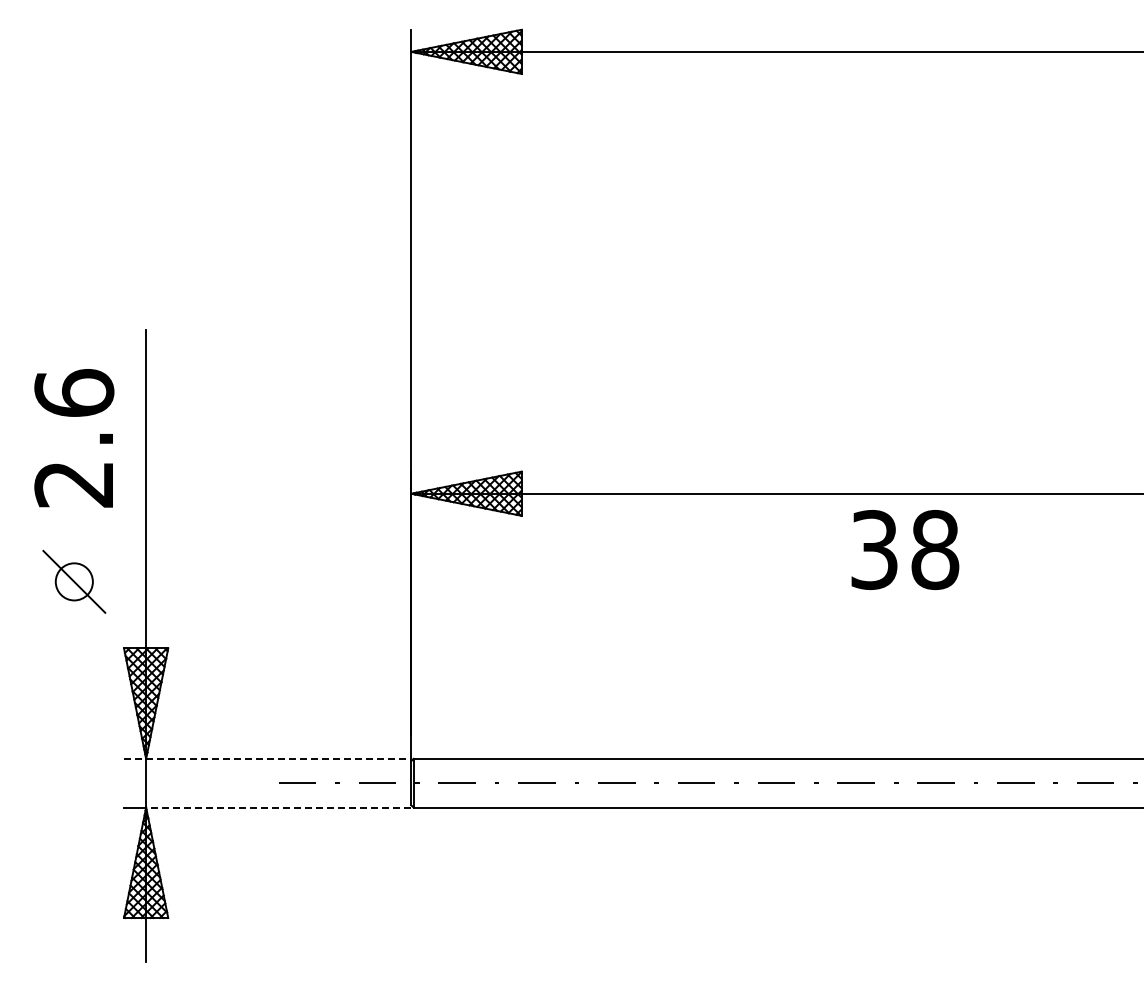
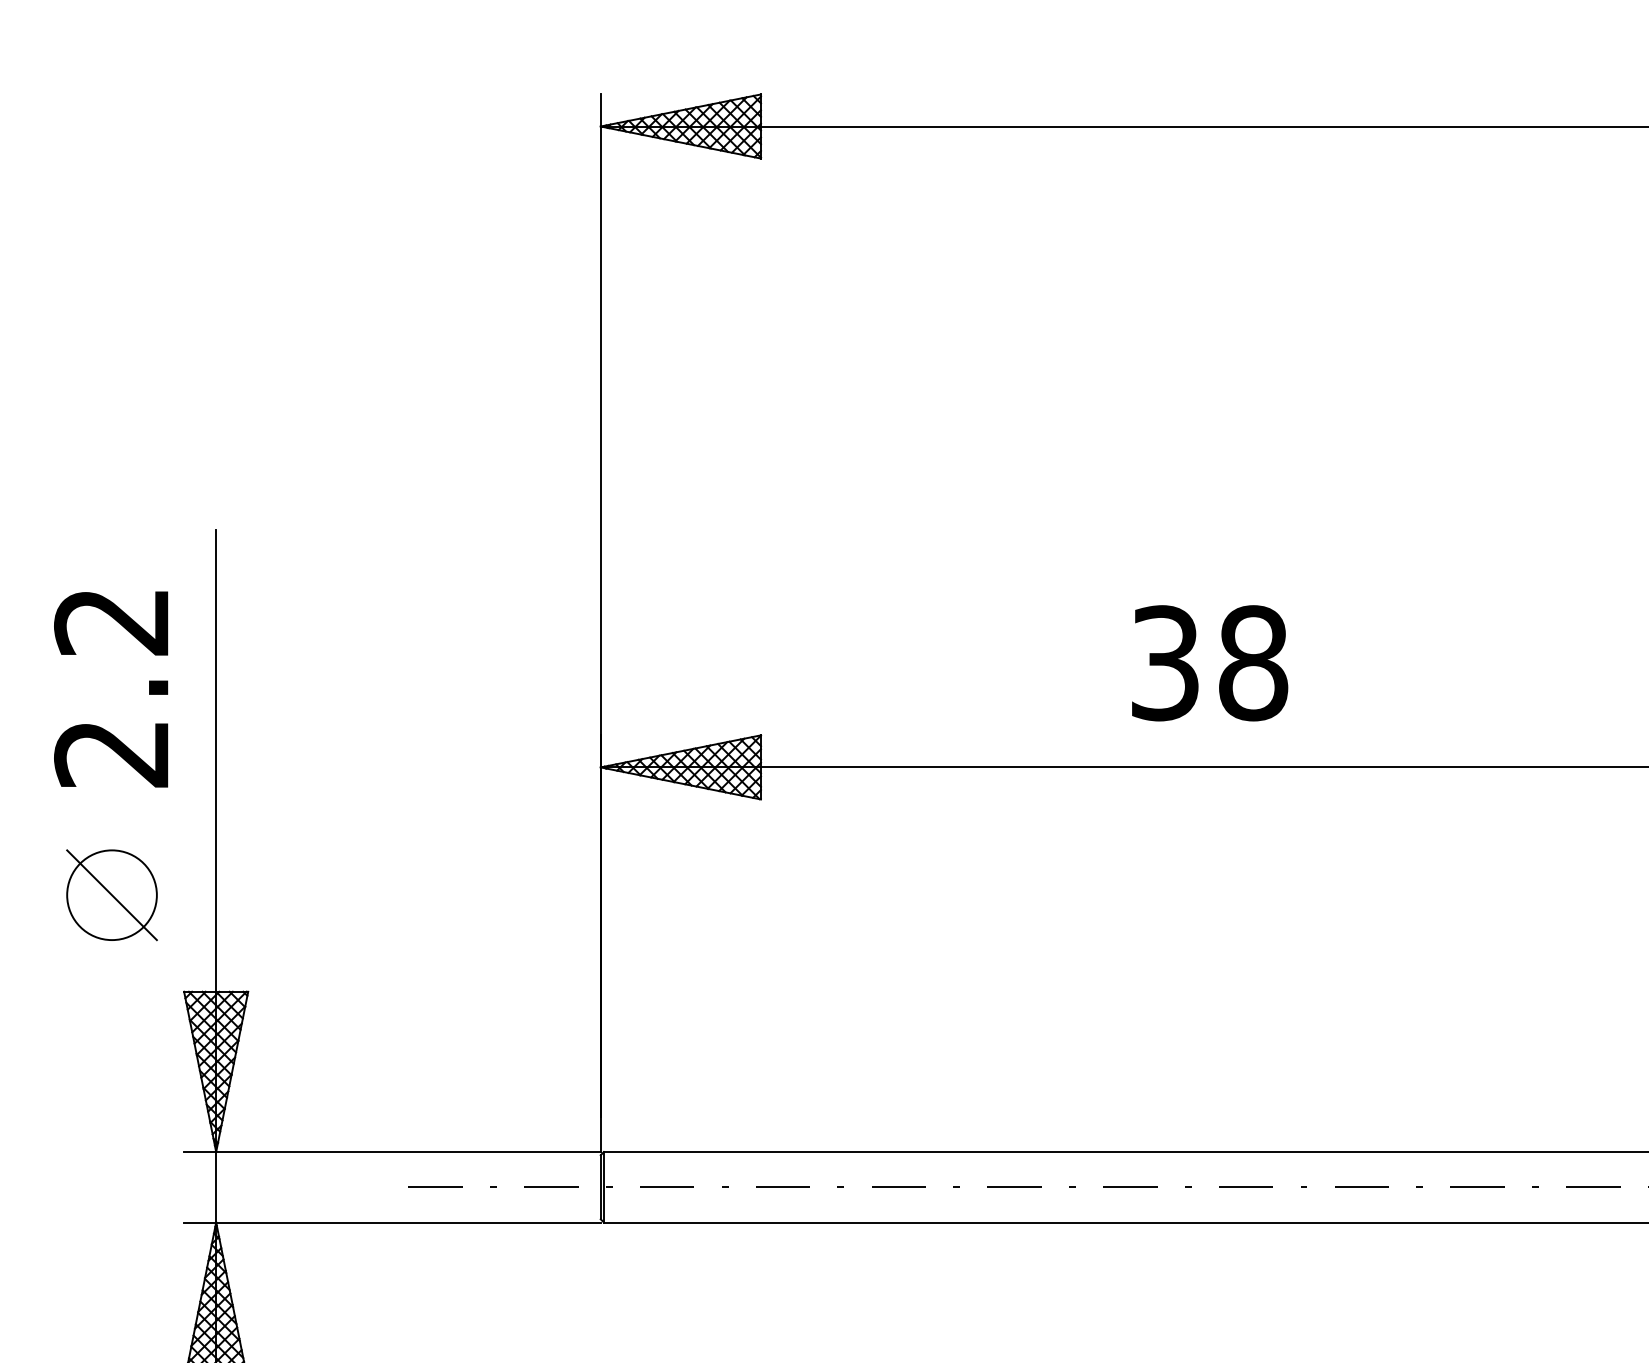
text: (74, 392) -> (112, 620), 2.6 -> 2.2
text: (905, 549) -> (1210, 662), moved
circle: (74, 581) -> (112, 894), size x1.67
line: (267, 758) -> (392, 1151), dashed -> solid
line: (278, 807) -> (408, 1222), dashed -> solid

